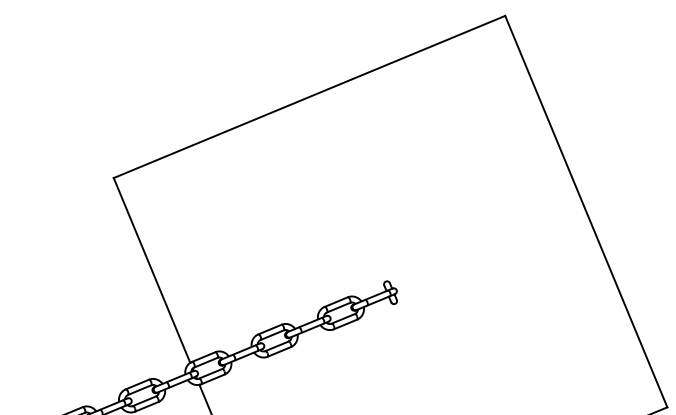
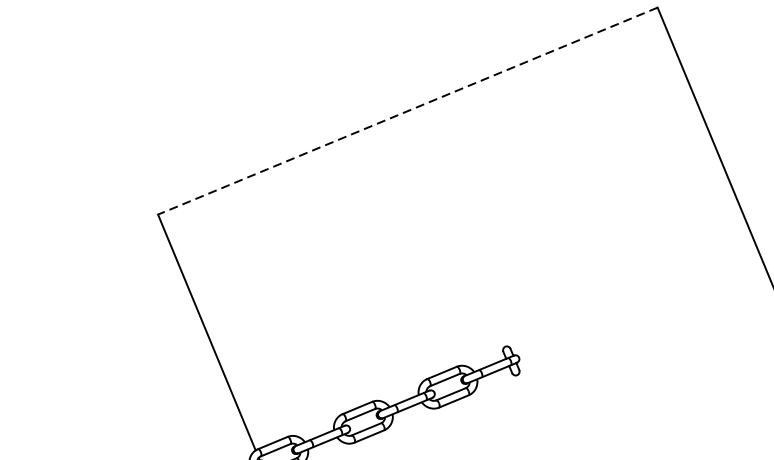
line: (309, 96) -> (407, 110), solid -> dashed

